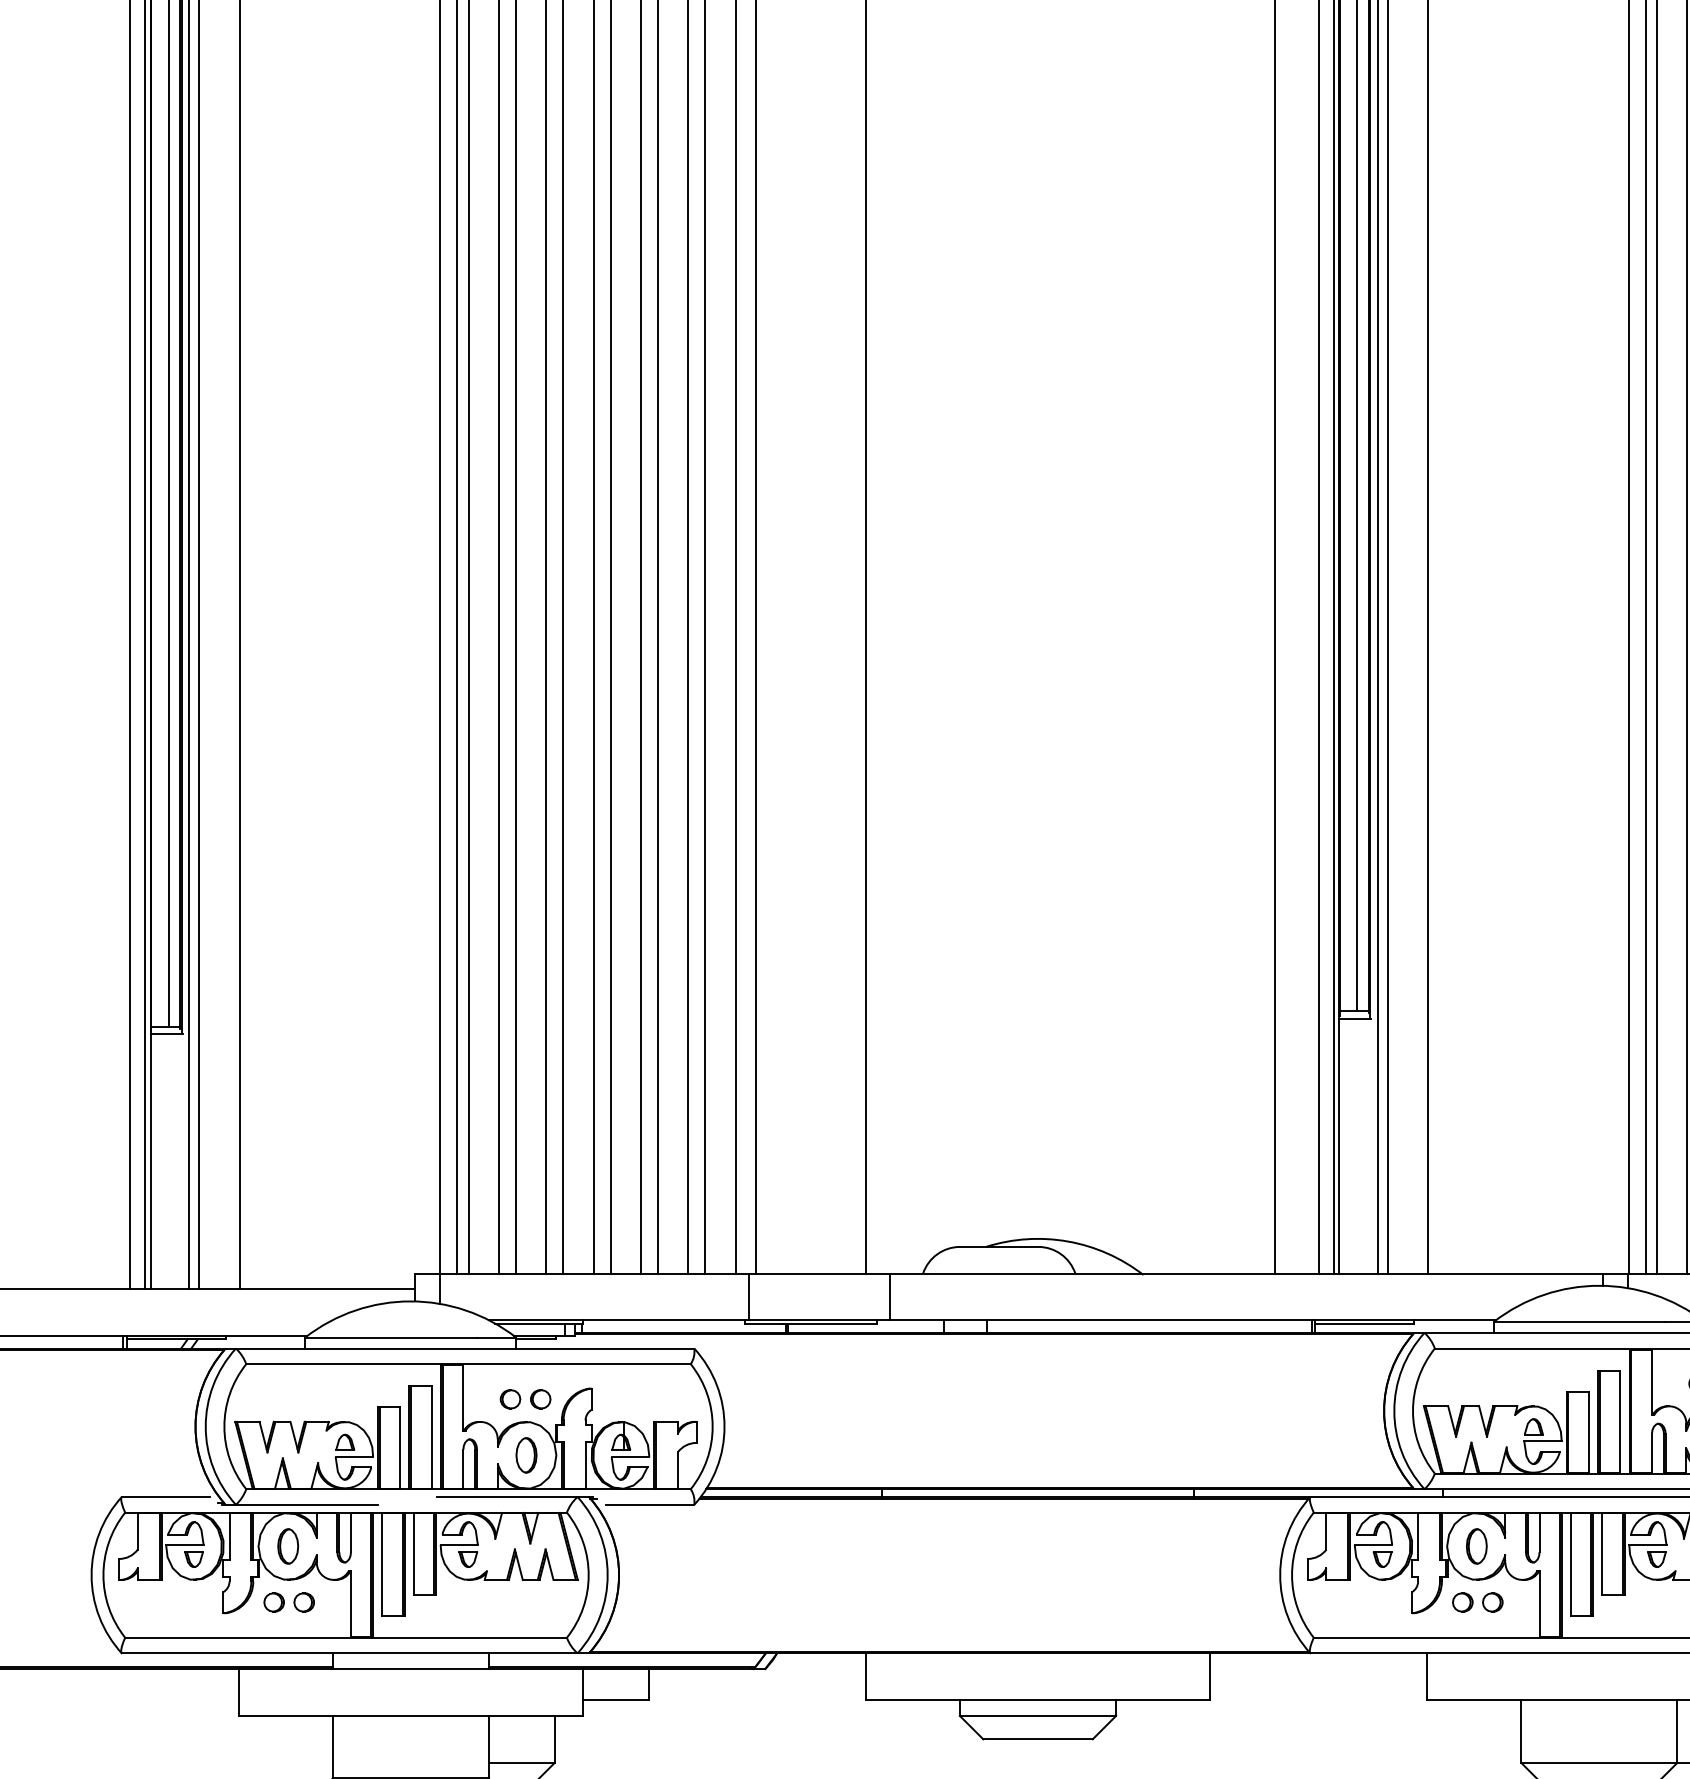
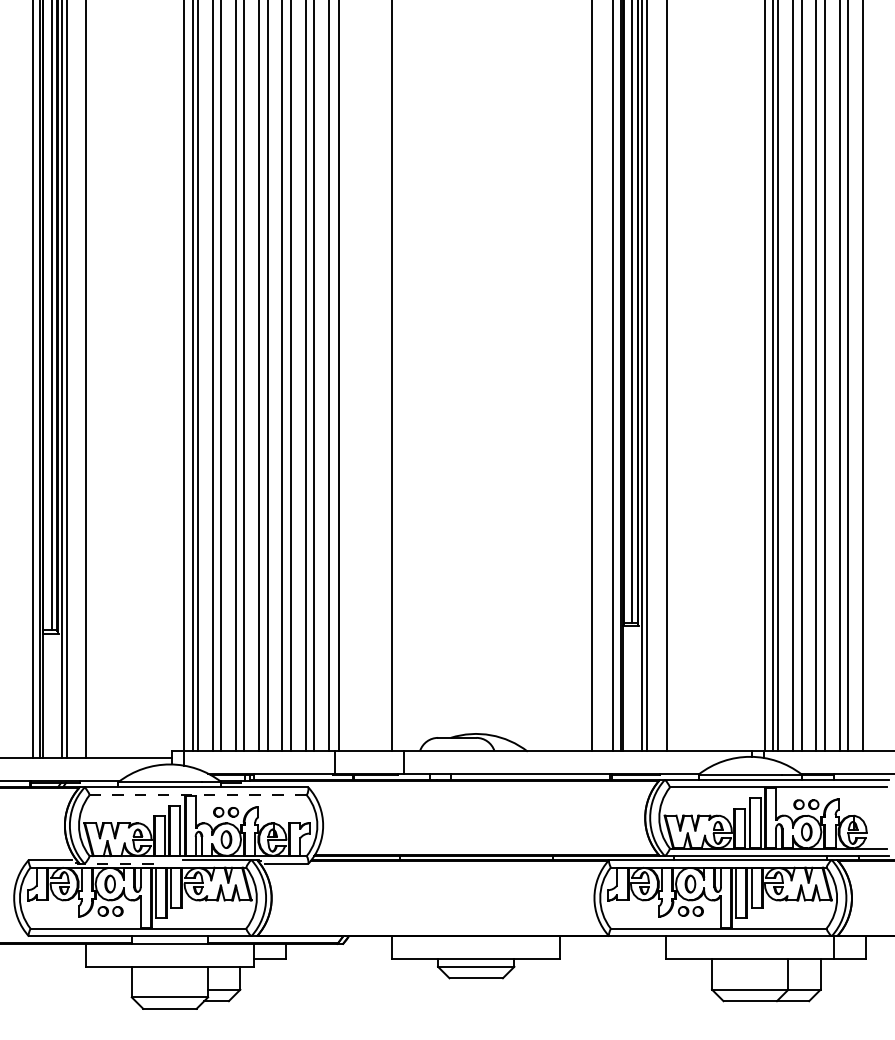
line: (469, 1364) -> (198, 795), solid -> dashed
line: (307, 1504) -> (119, 863), solid -> dashed

